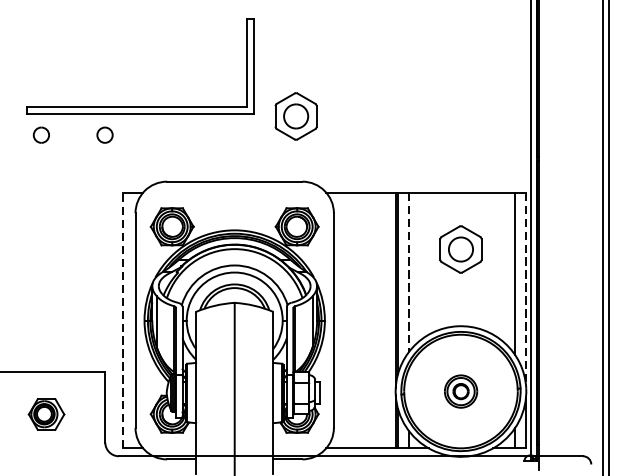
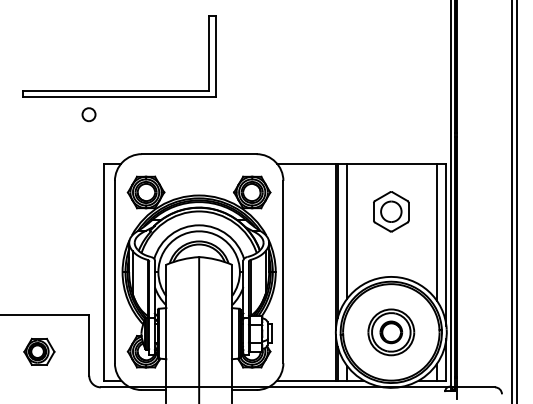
part: (296, 116) -> (251, 98), removed
part: (40, 134) -> (34, 114), removed
line: (409, 272) -> (347, 231), dashed -> solid
line: (525, 289) -> (446, 245), dashed -> solid
line: (122, 321) -> (103, 272), dashed -> solid
part: (461, 391) -> (391, 332), size x1.67

